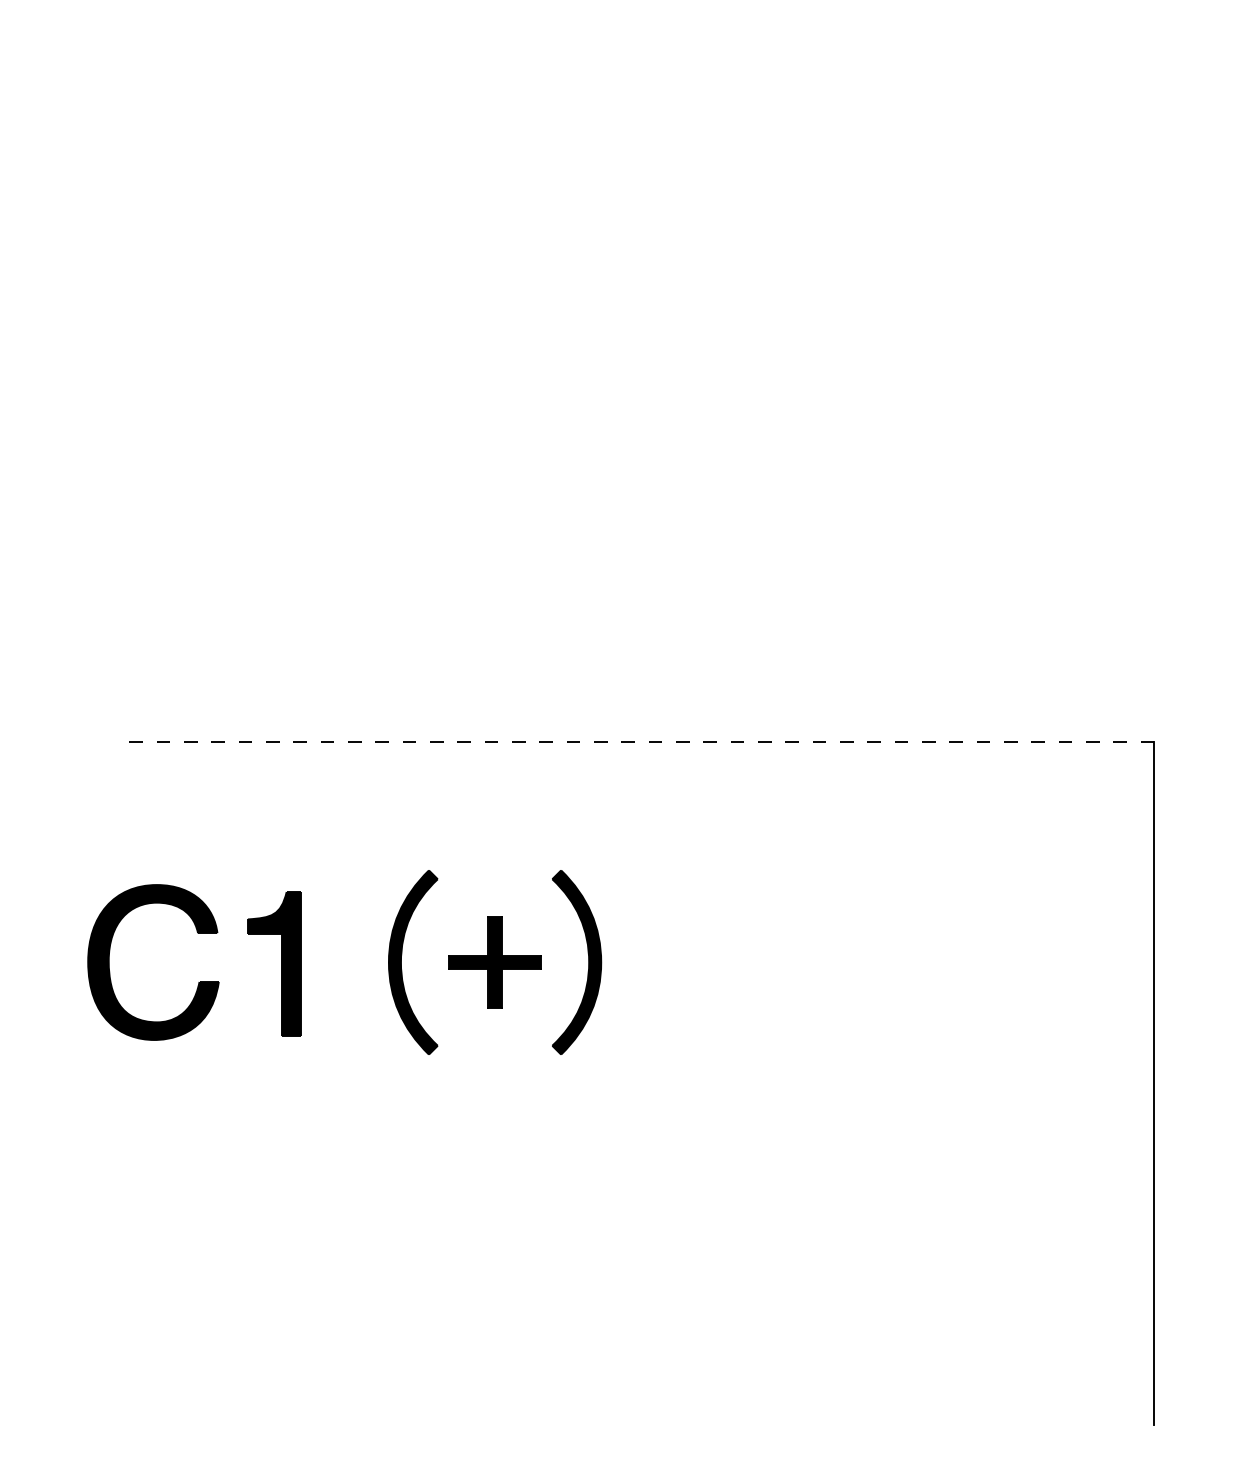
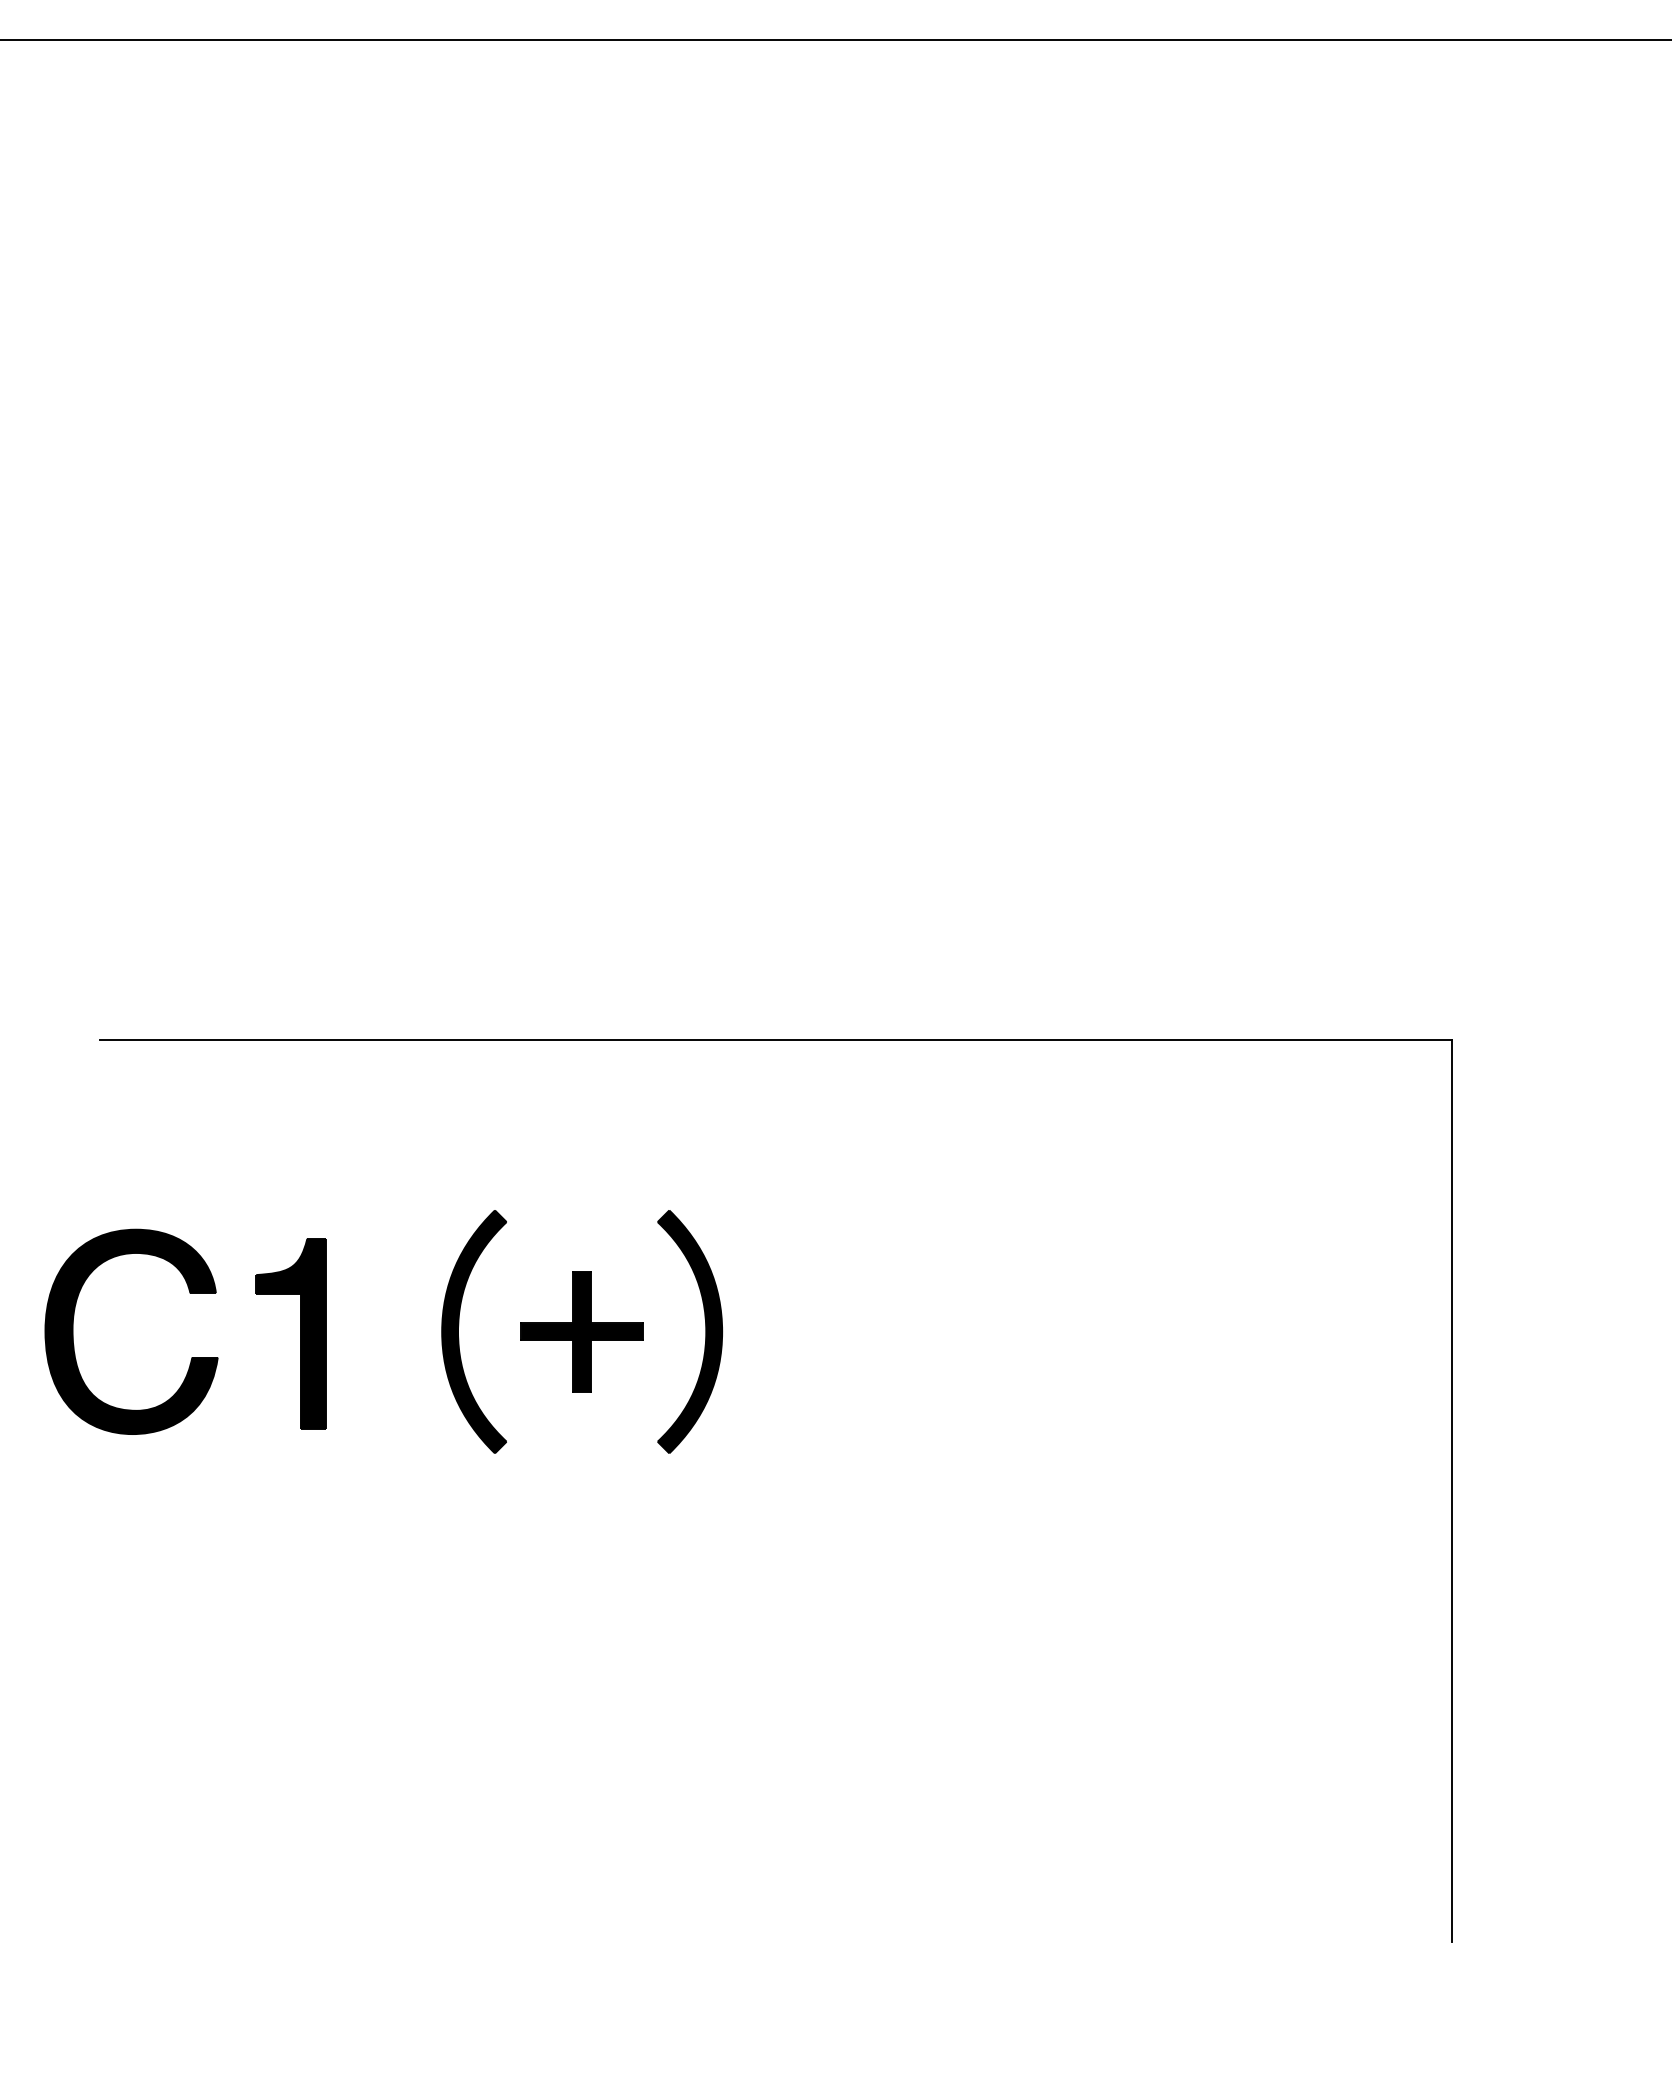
line: (642, 741) -> (776, 1040), dashed -> solid

